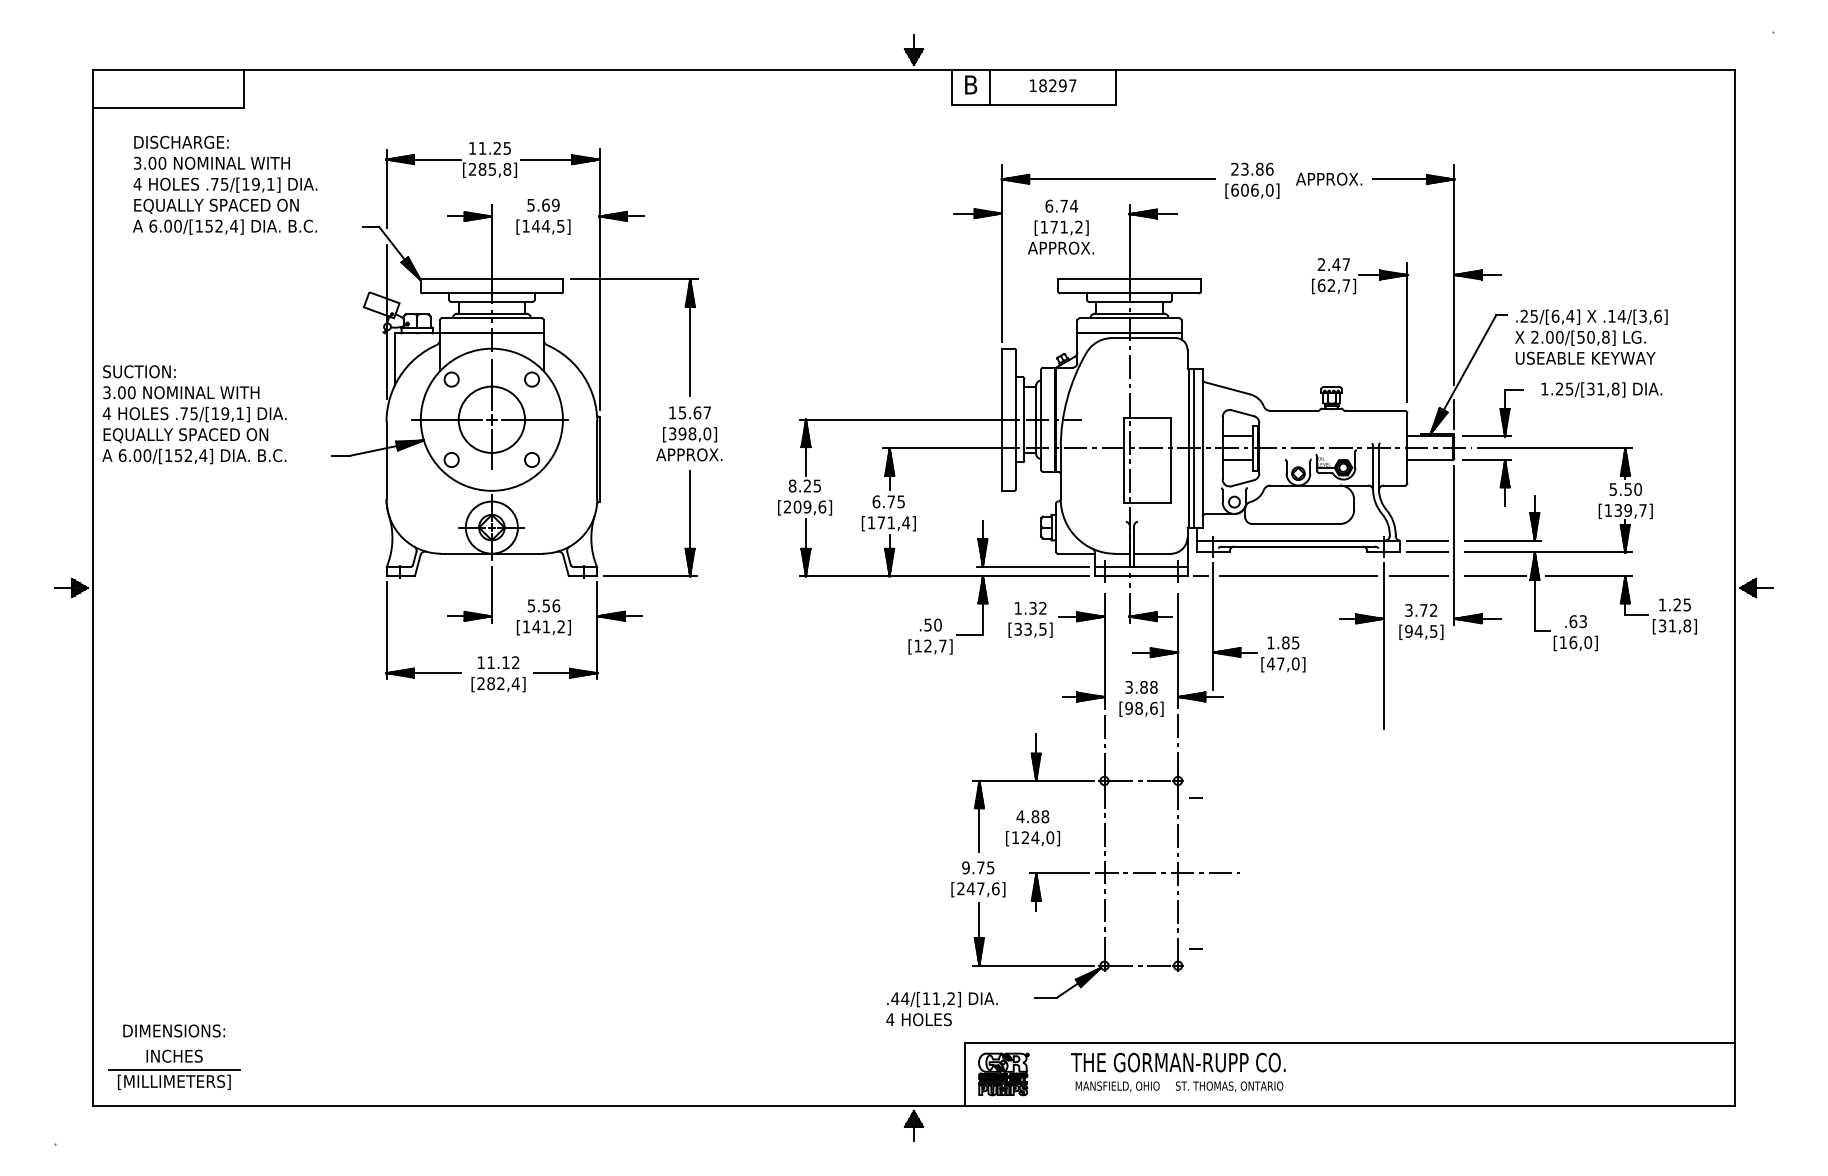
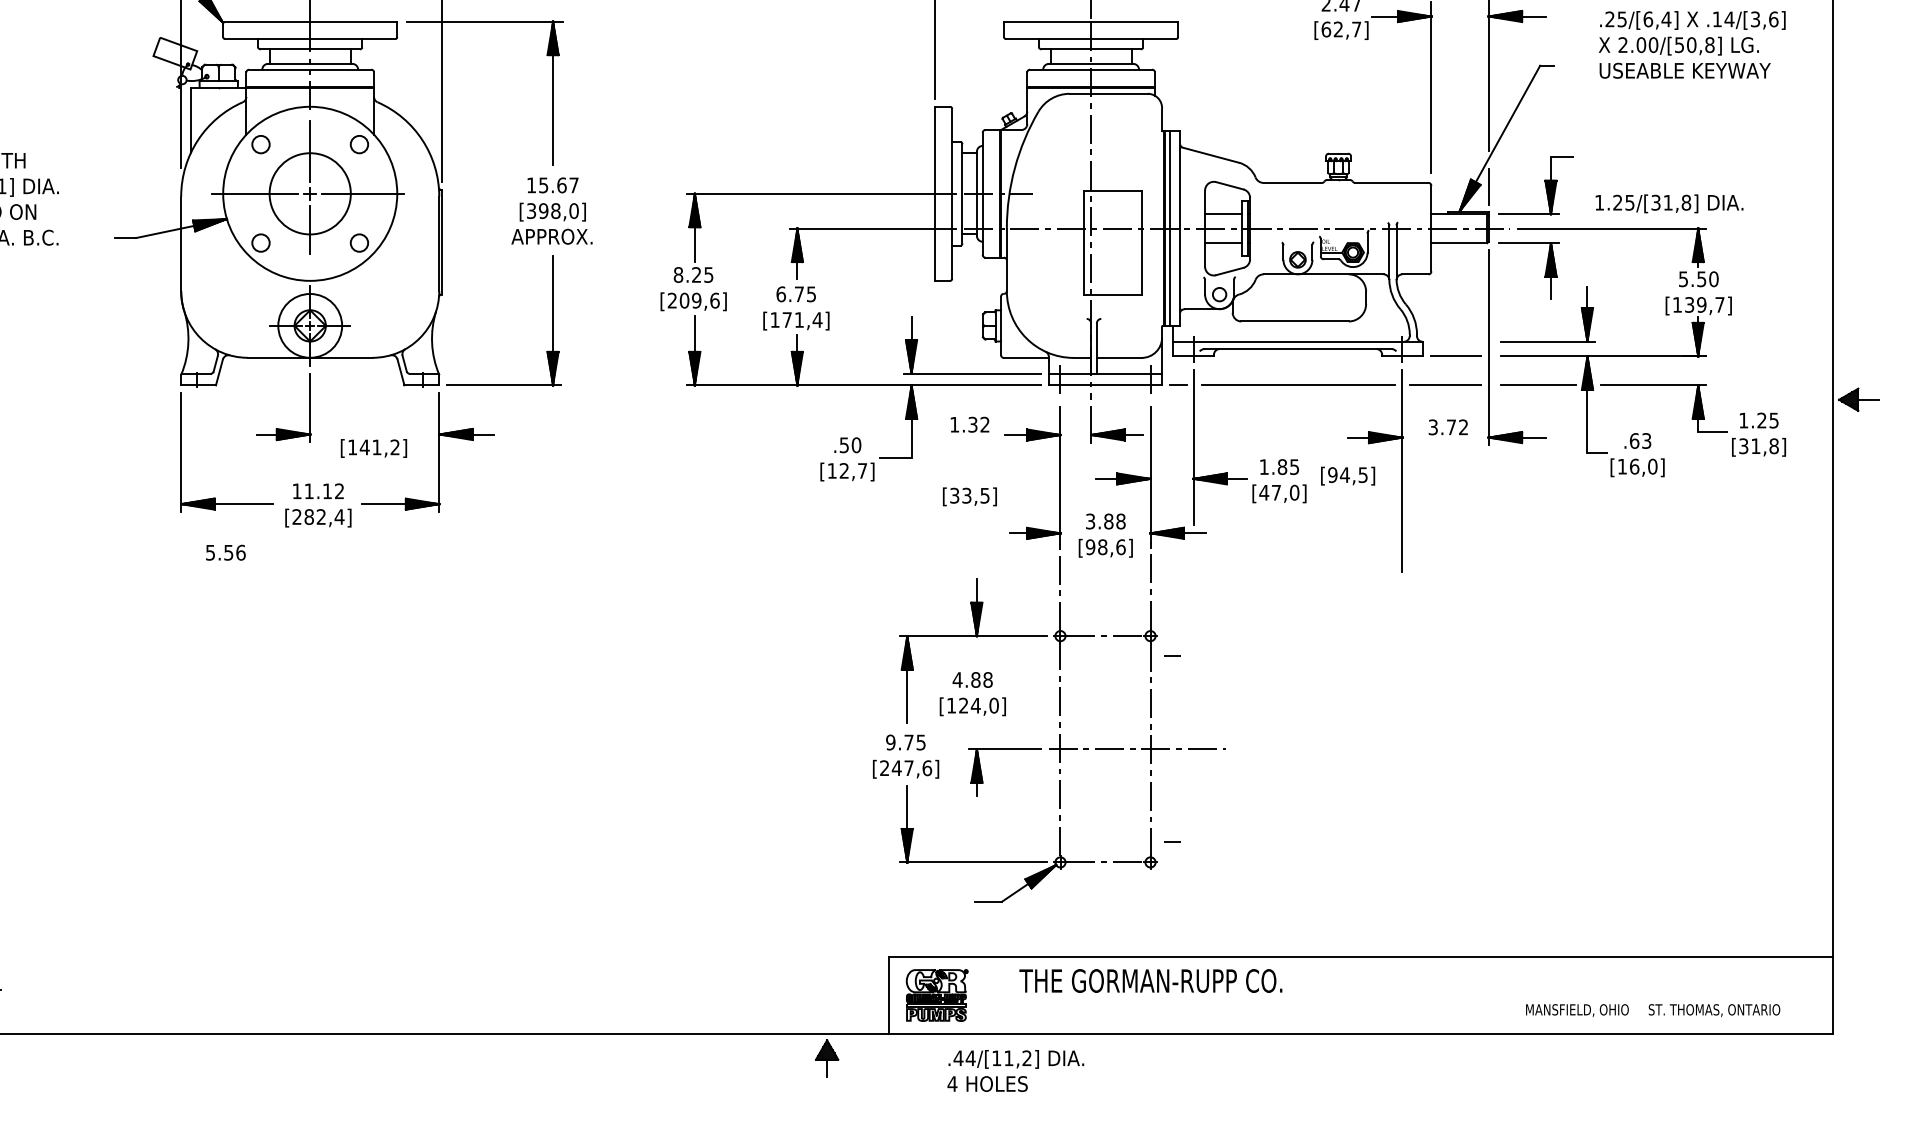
text: (1591, 336) -> (1692, 44), moved
text: (1601, 389) -> (1669, 203), moved
line: (1426, 540) -> (1454, 341), removed
text: (543, 605) -> (225, 552), moved
text: (1030, 629) -> (969, 495), moved
text: (1421, 631) -> (1348, 475), moved
text: (941, 1009) -> (1015, 1071), moved
text: (1179, 1086) -> (1653, 1010), moved

